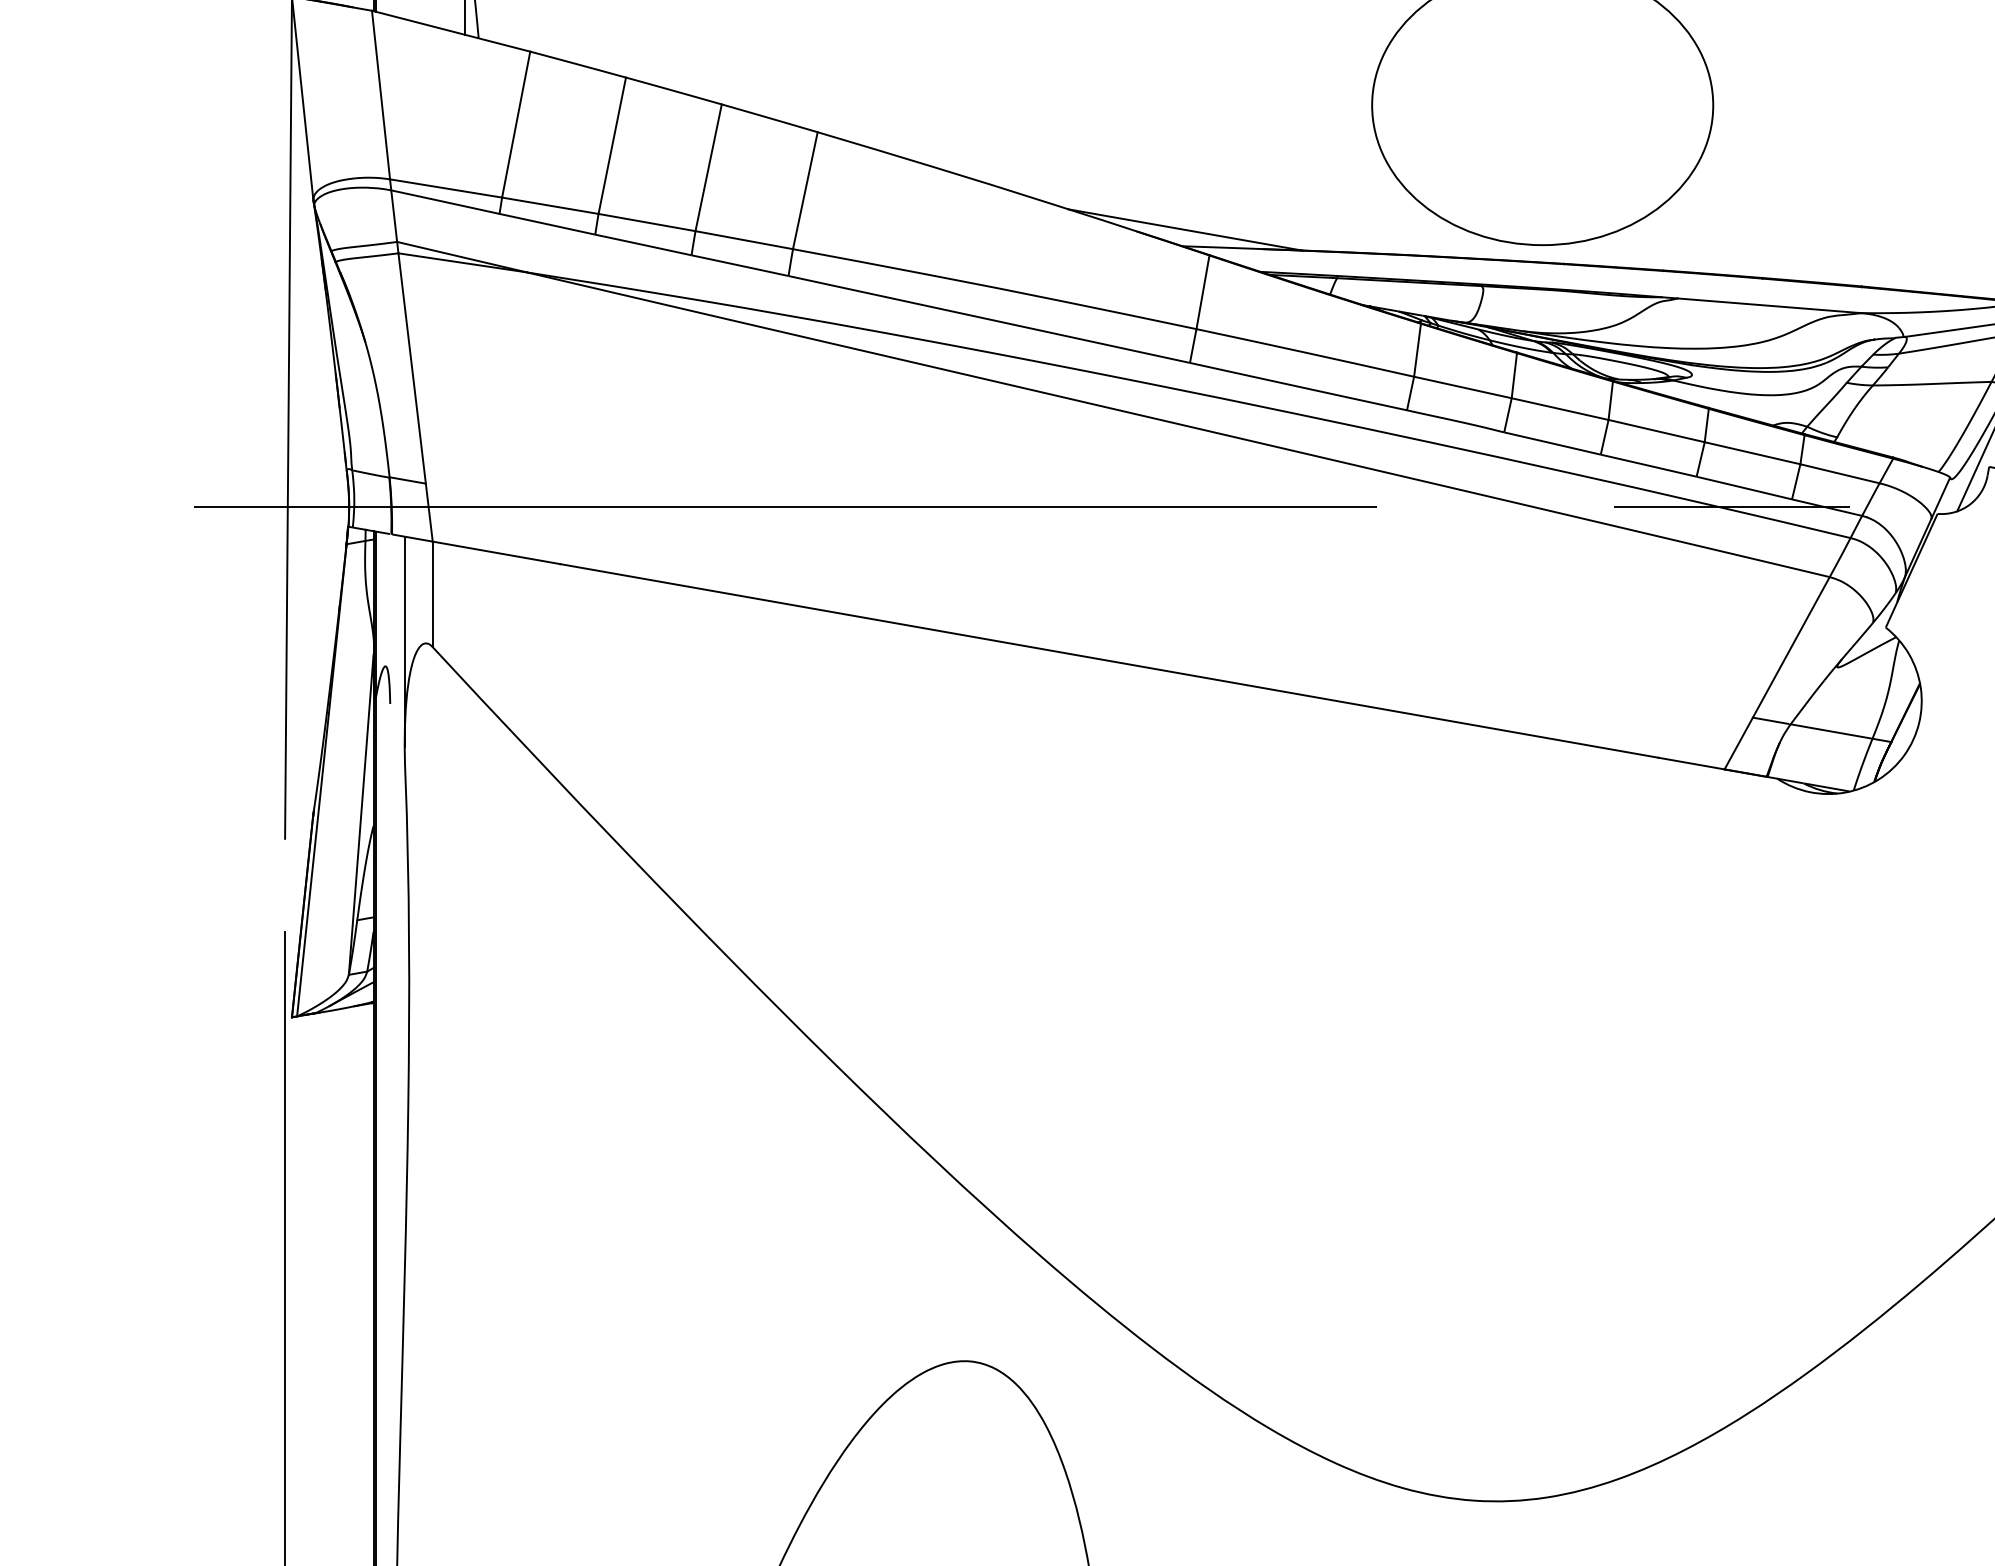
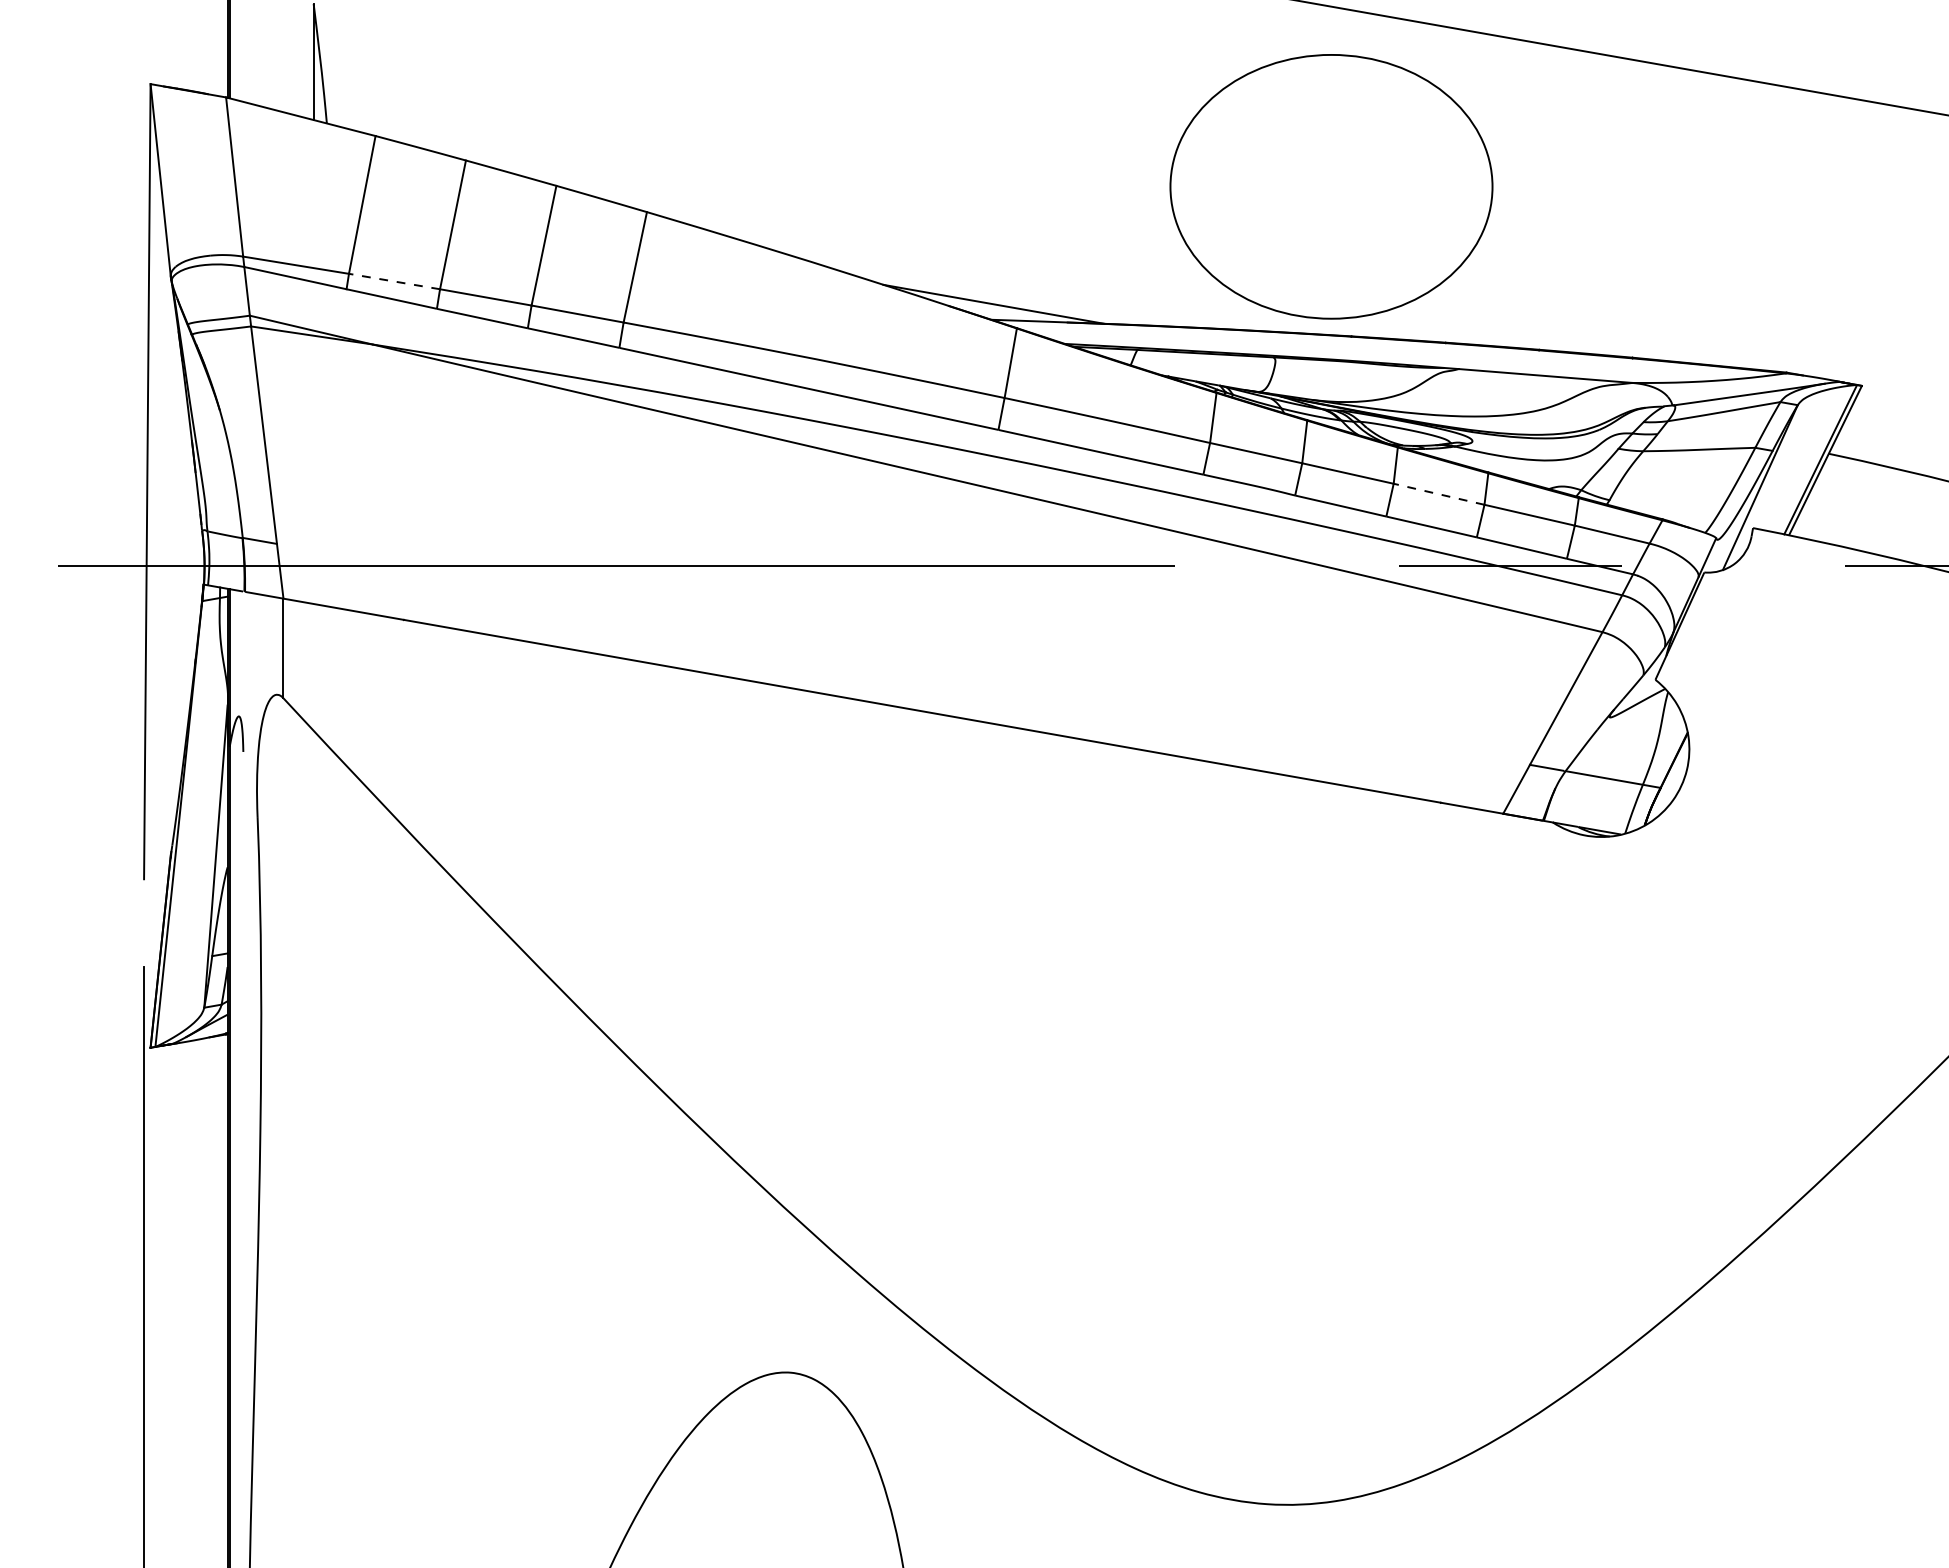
line: (550, 205) -> (394, 281), solid -> dashed
line: (1657, 431) -> (1439, 494), solid -> dashed
line: (405, 642) -> (257, 693), removed

